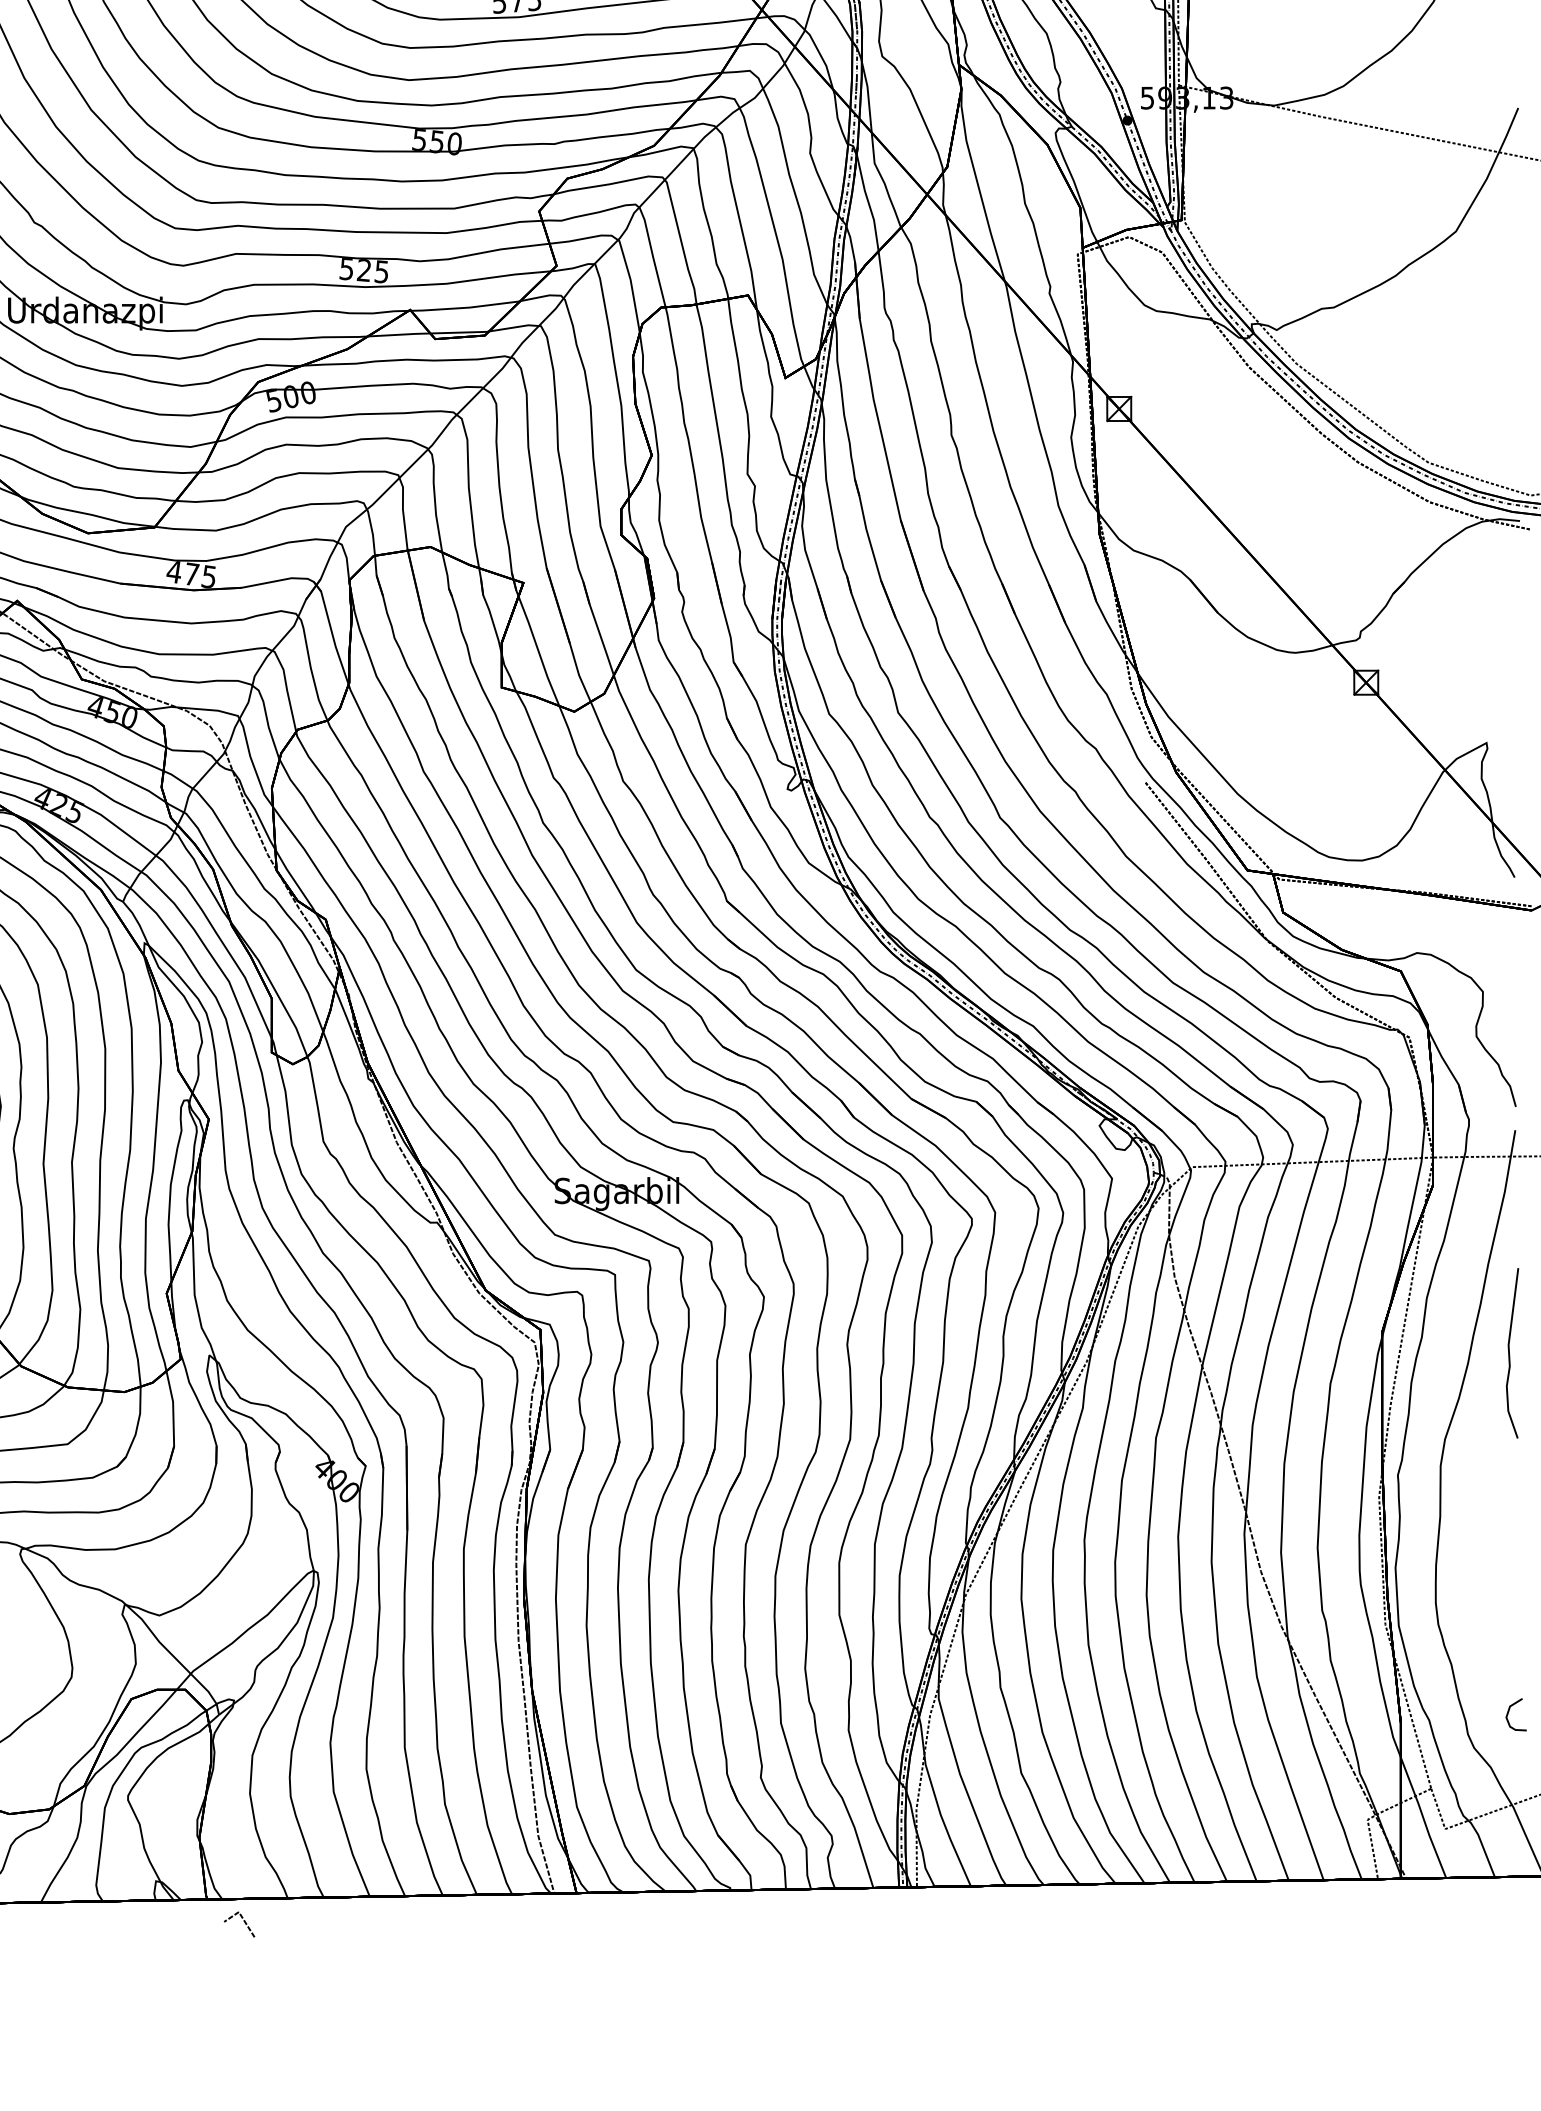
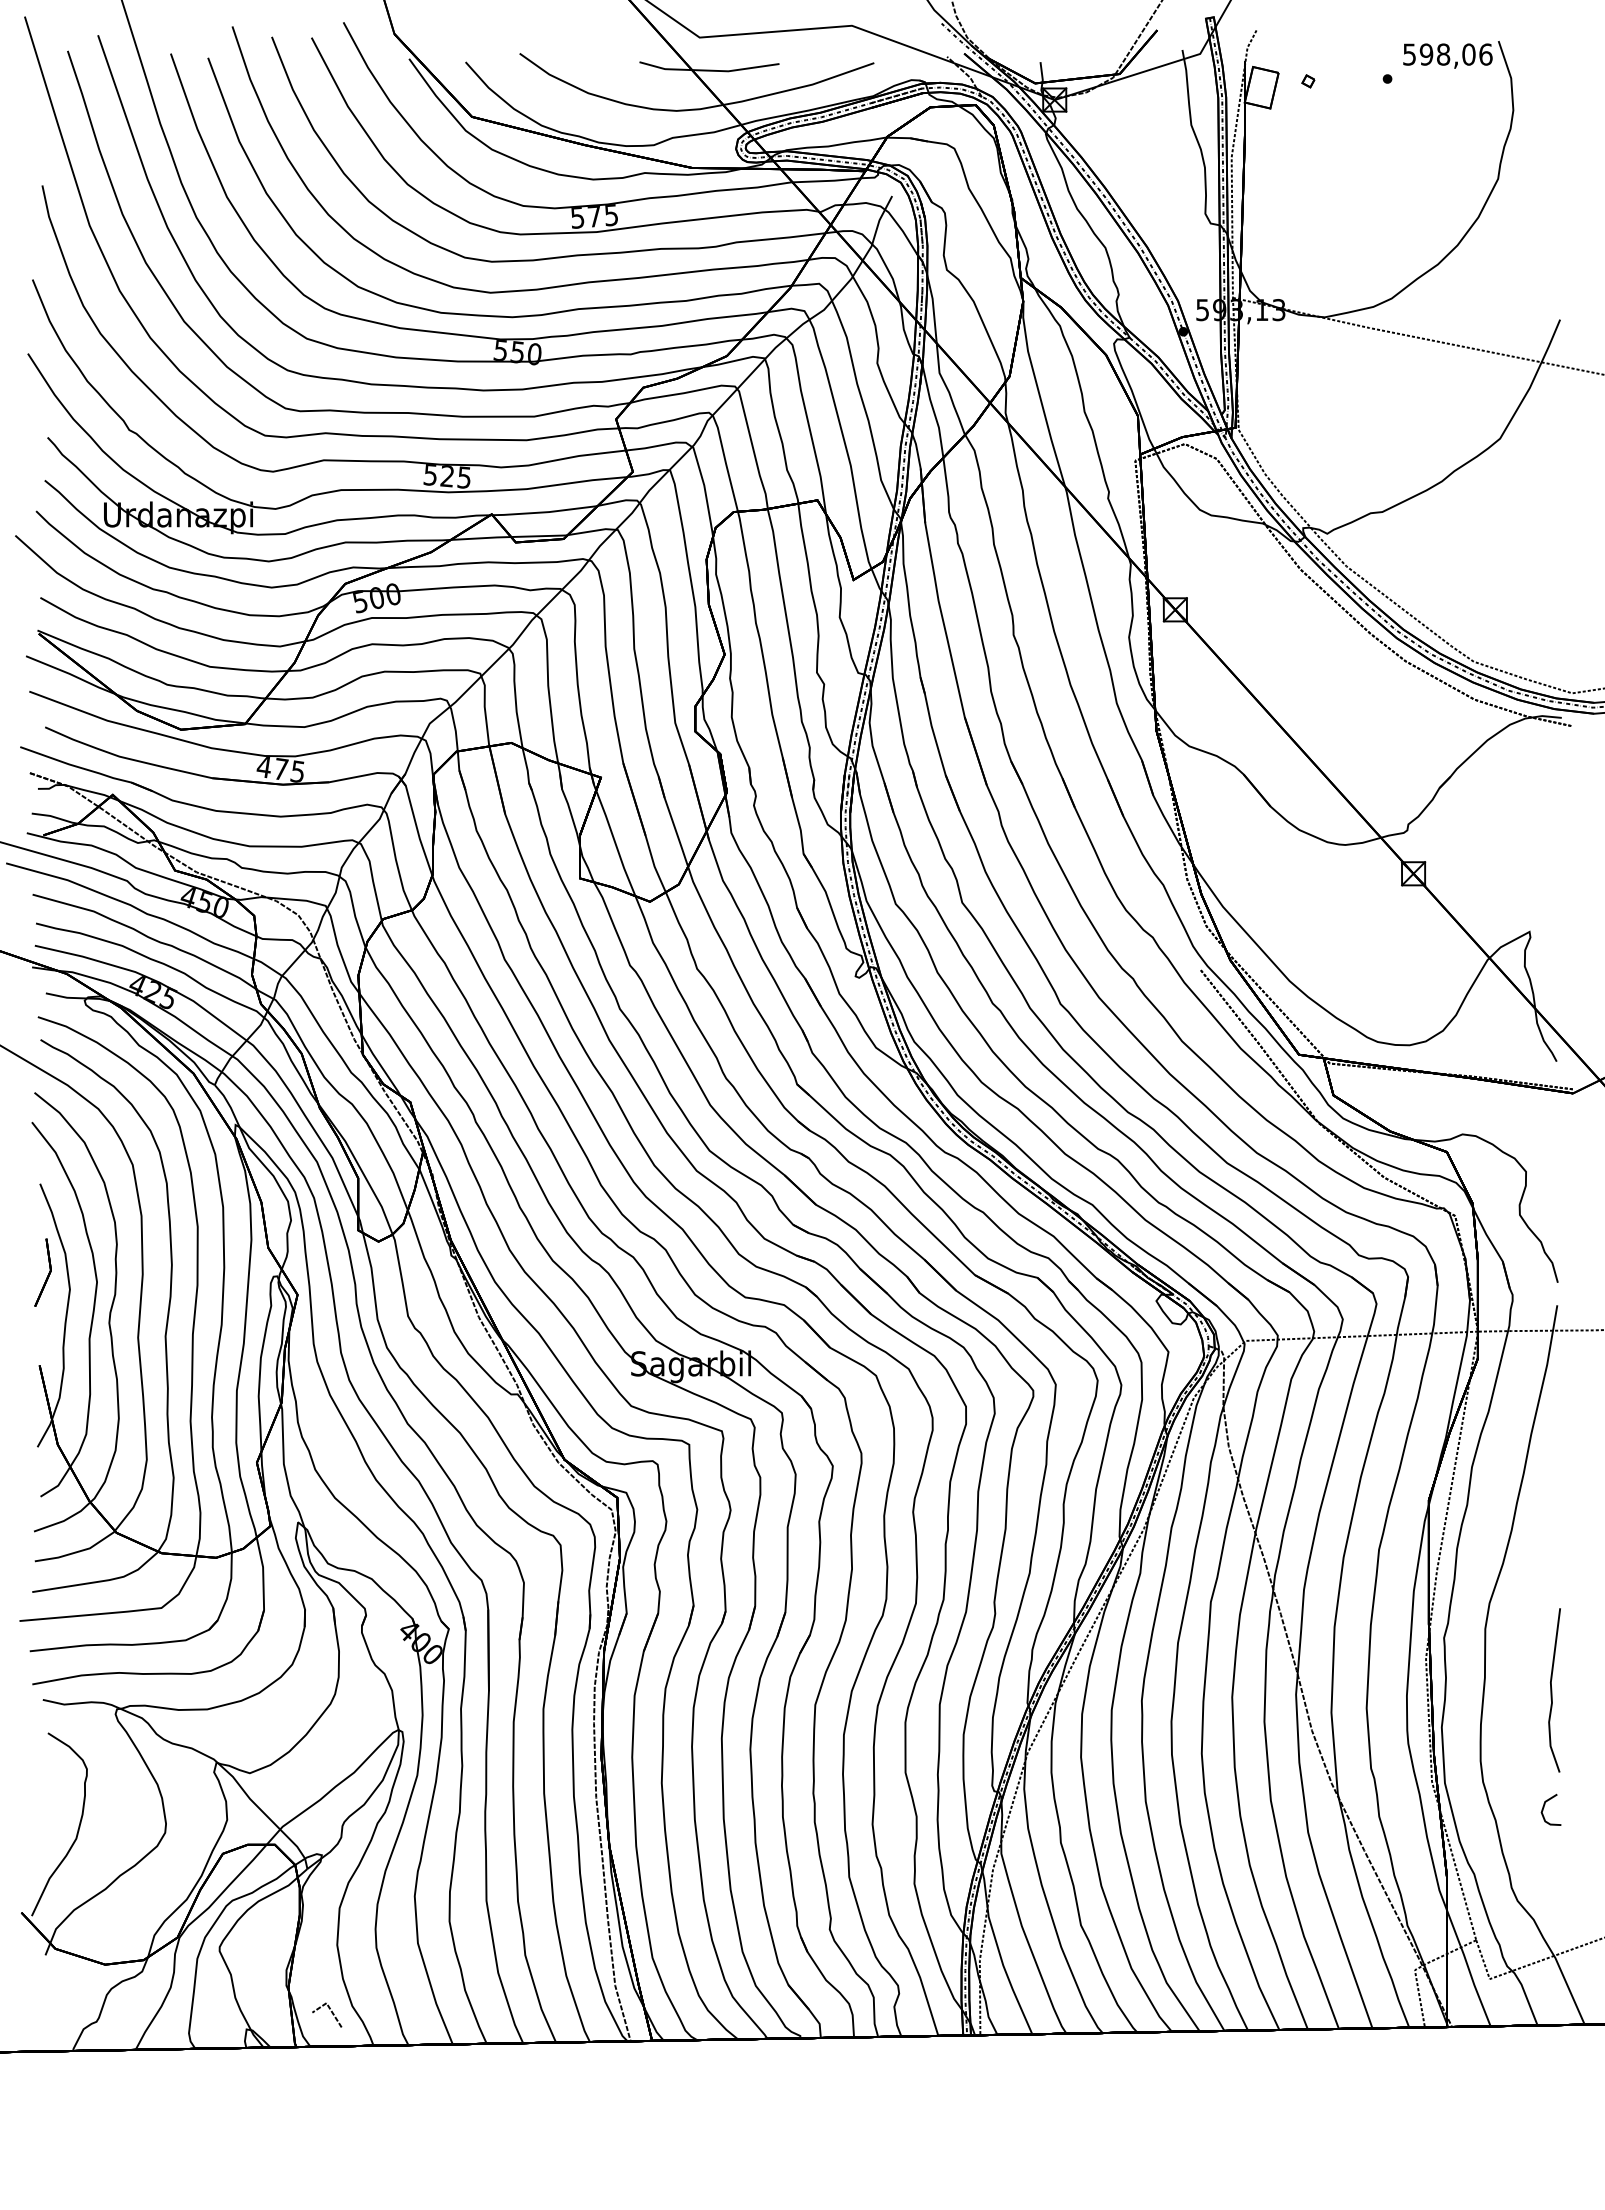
curve: (1510, 1353) -> (1552, 1690), moved
curve: (1509, 1712) -> (1544, 1807), moved
line: (244, 1922) -> (331, 2013), moved

